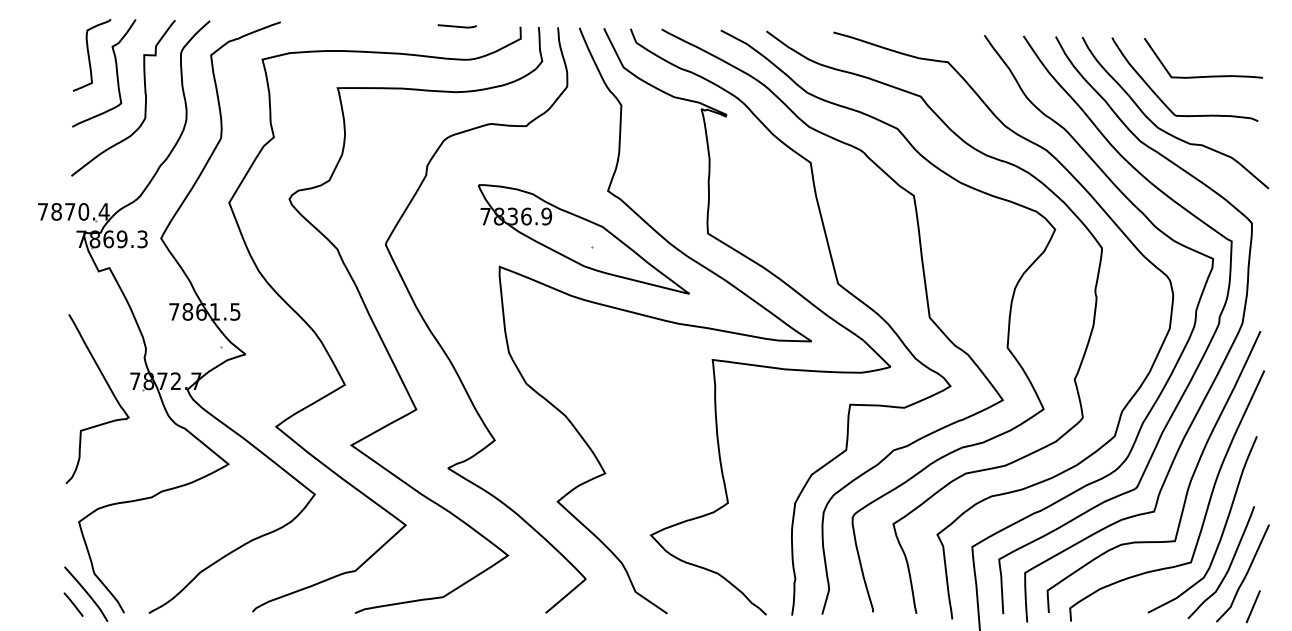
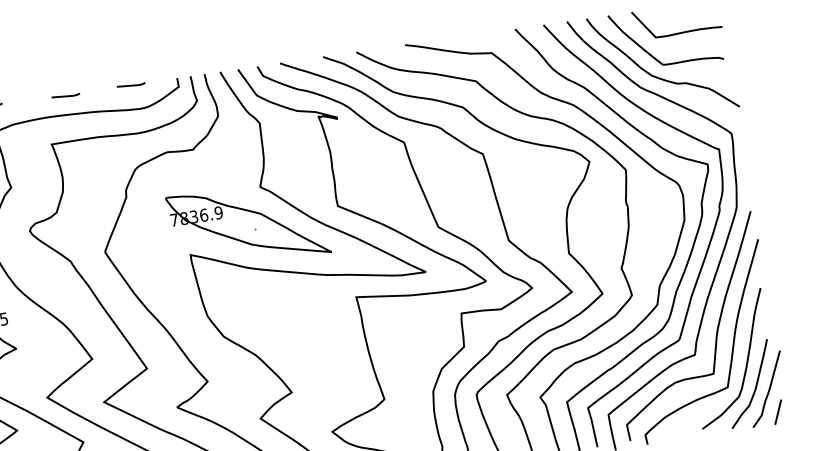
line: (366, 26) -> (65, 96), added

